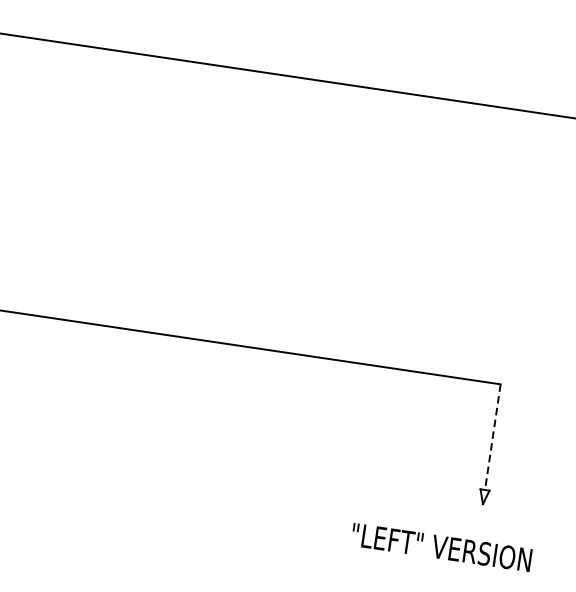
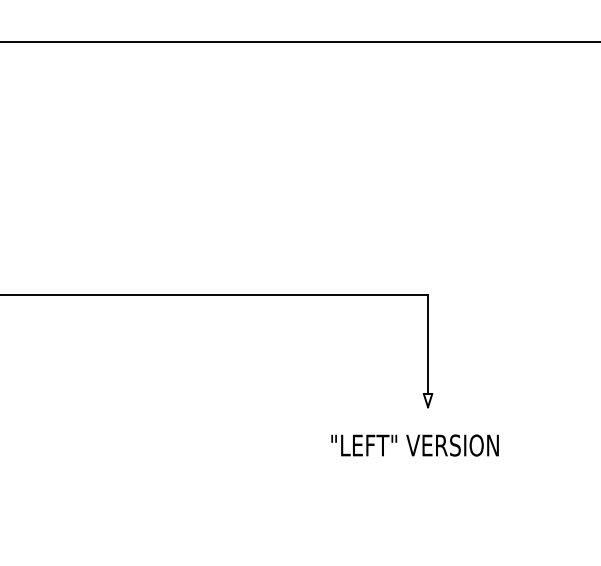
line: (493, 438) -> (428, 345), dashed -> solid
text: (441, 547) -> (414, 445), moved

